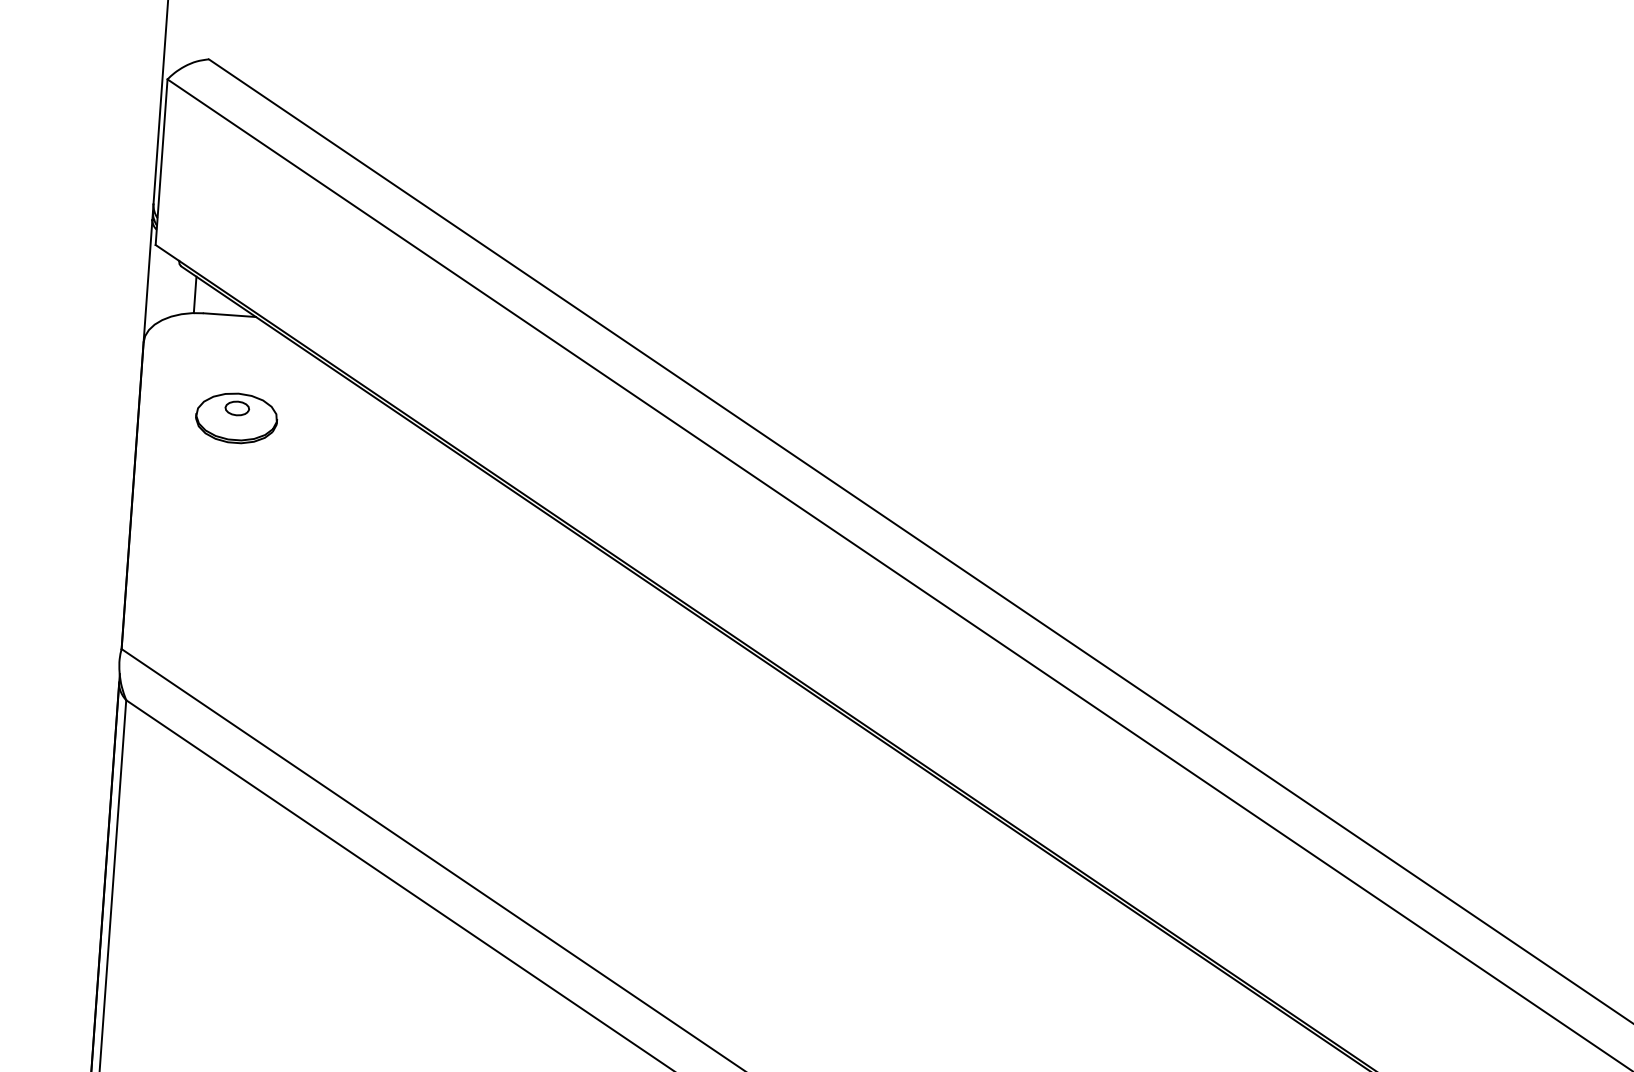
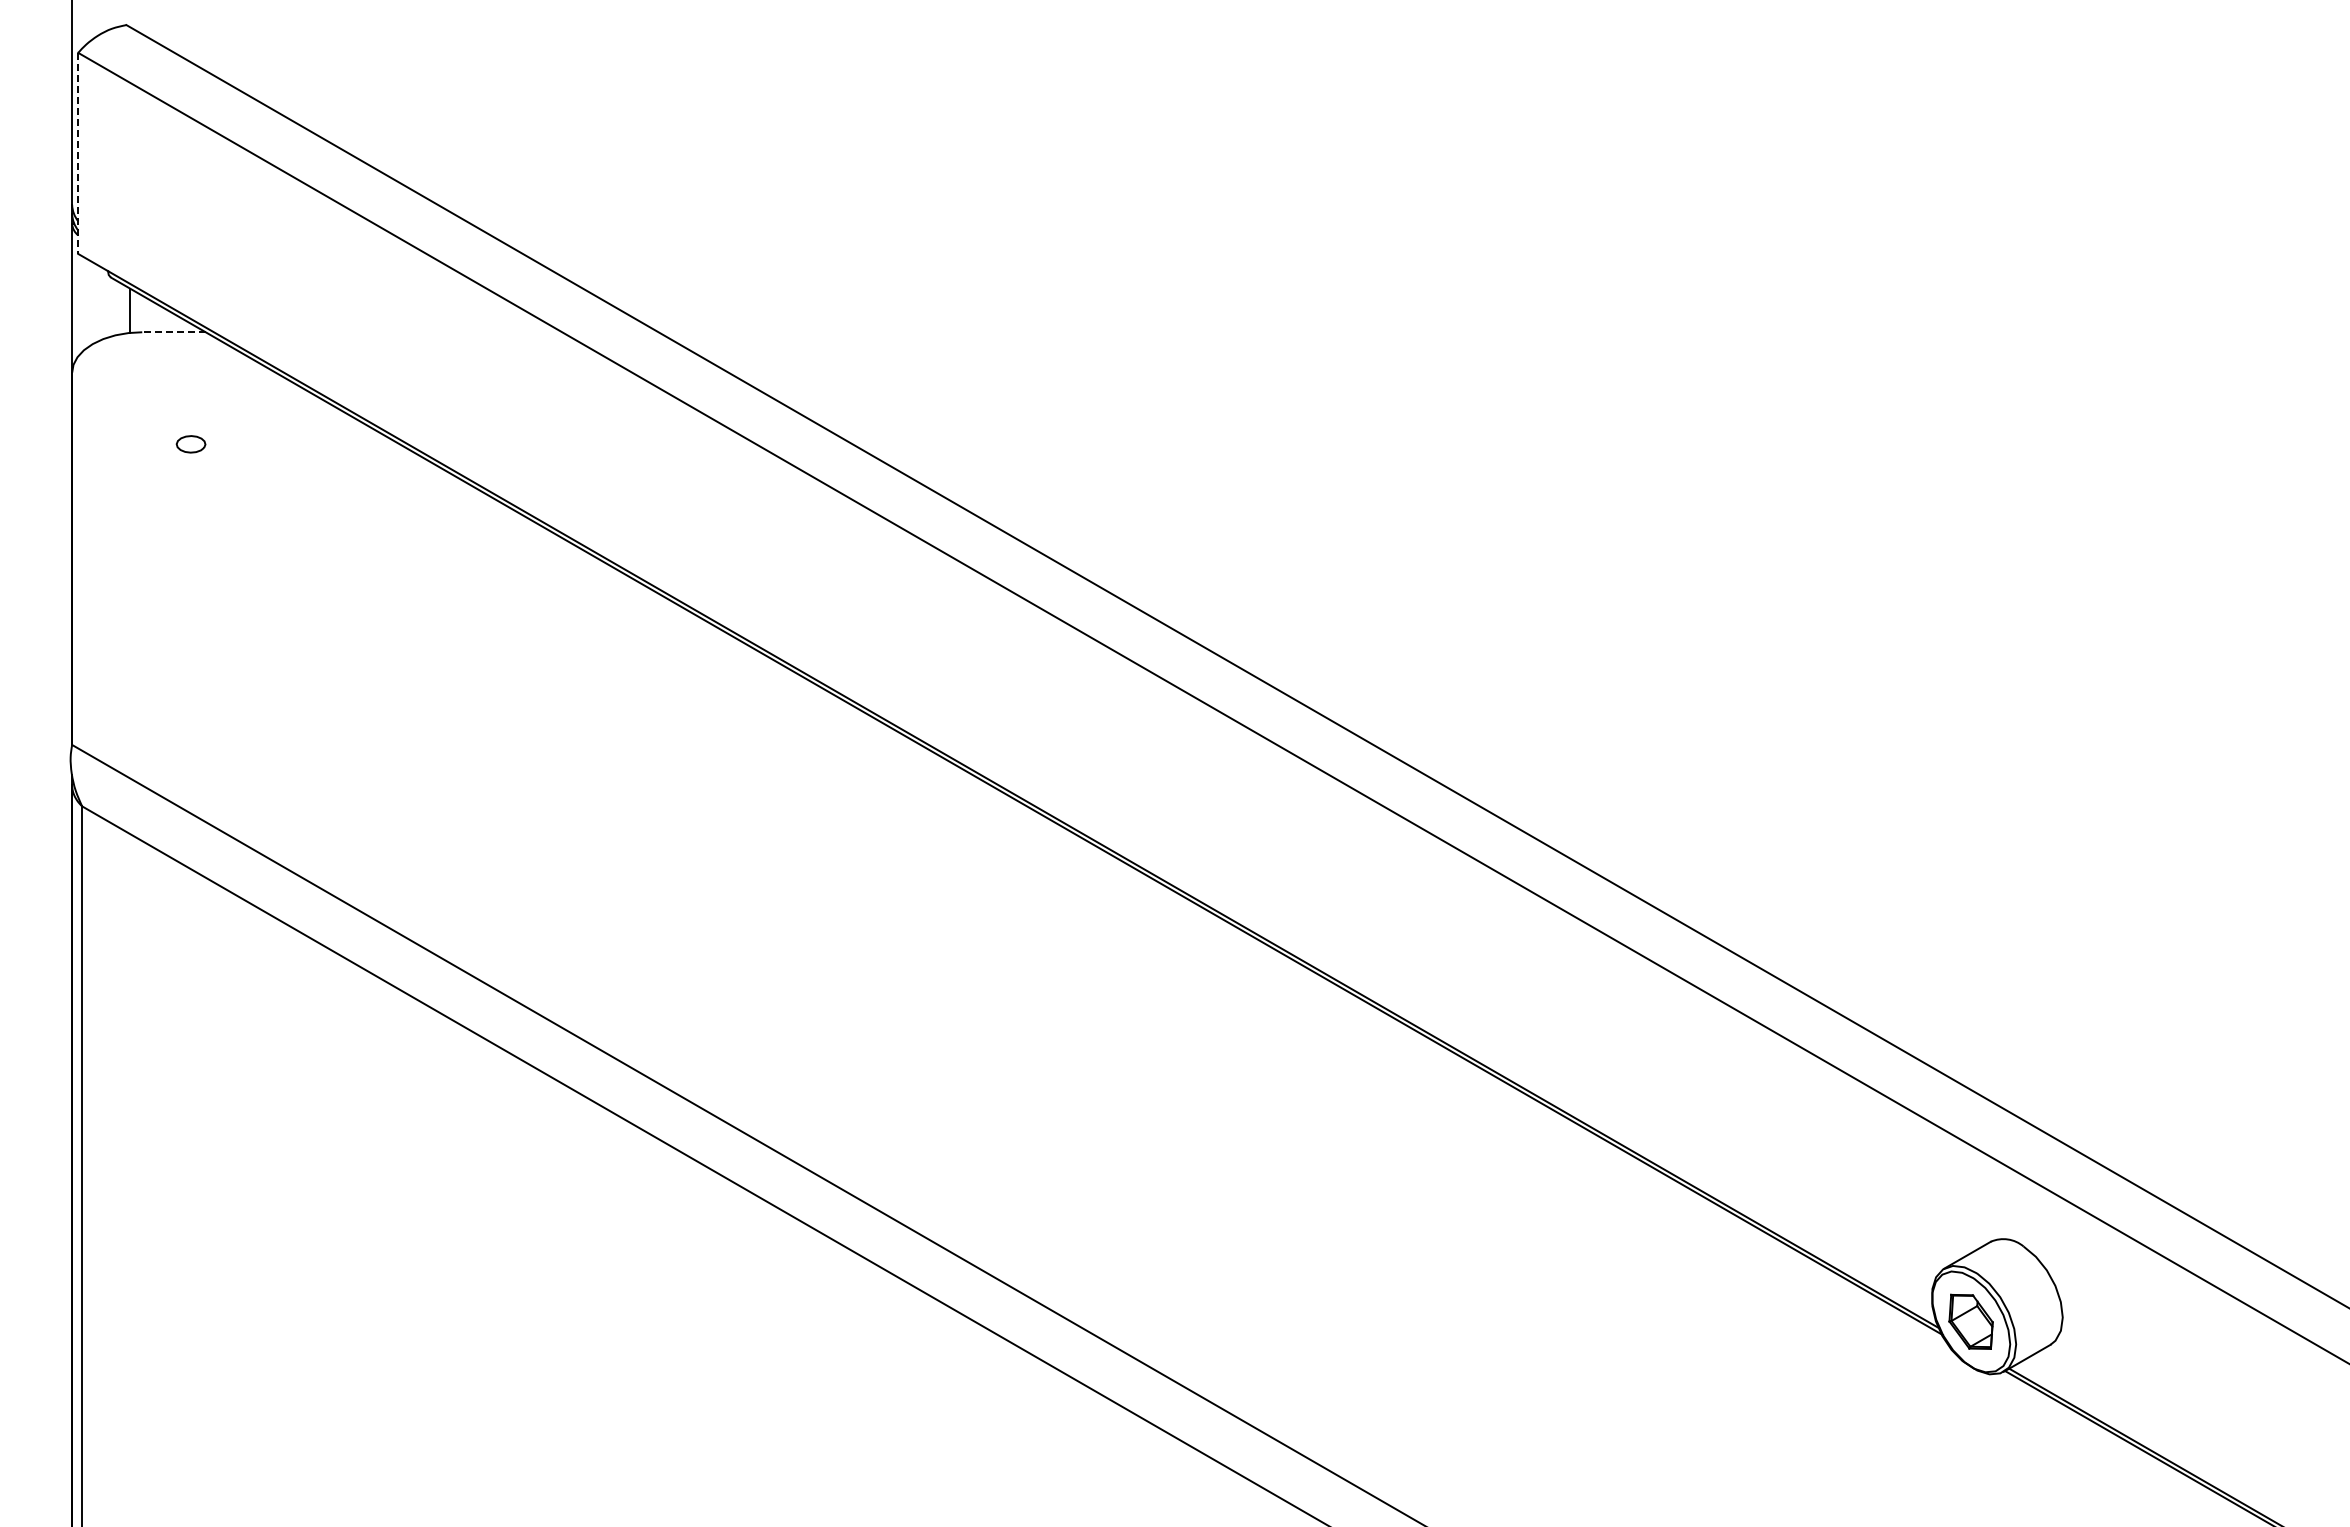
line: (161, 162) -> (78, 153), solid -> dashed
line: (229, 315) -> (173, 332), solid -> dashed
part: (236, 417) -> (190, 455), removed

